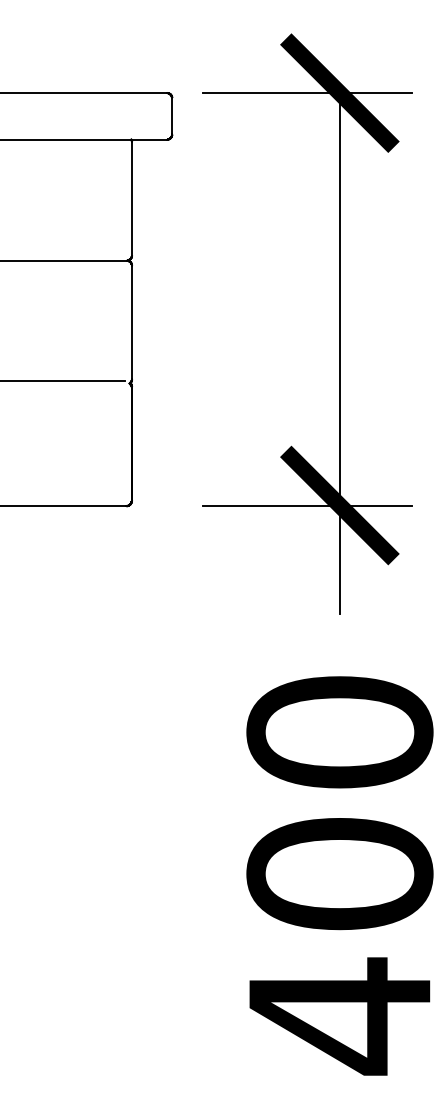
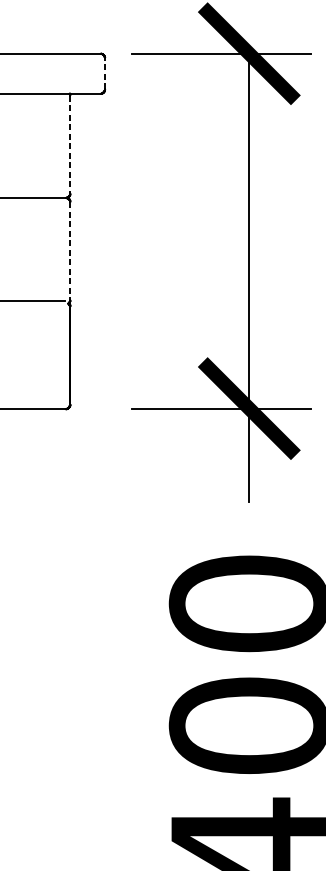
line: (172, 115) -> (105, 72), solid -> dashed
line: (131, 198) -> (69, 144), solid -> dashed
line: (131, 322) -> (69, 251), solid -> dashed

